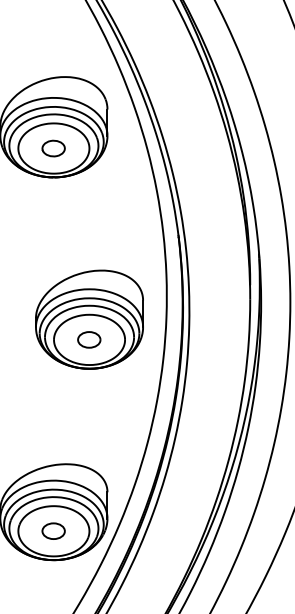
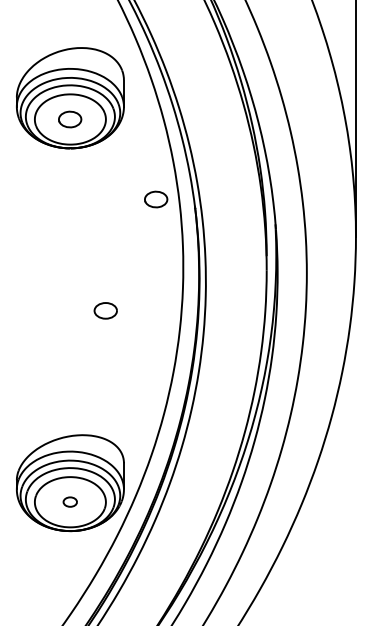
part: (140, 228) -> (156, 199), added
part: (89, 319) -> (105, 290), removed
part: (54, 530) -> (70, 501), size x0.6

